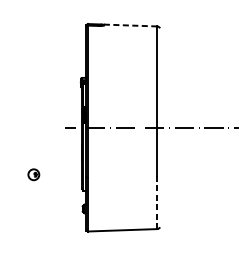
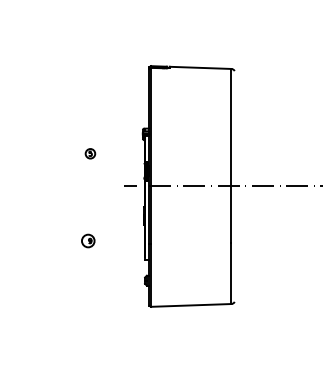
line: (130, 25) -> (200, 67), dashed -> solid
part: (35, 99) -> (90, 153), added
line: (157, 202) -> (231, 273), dashed -> solid

